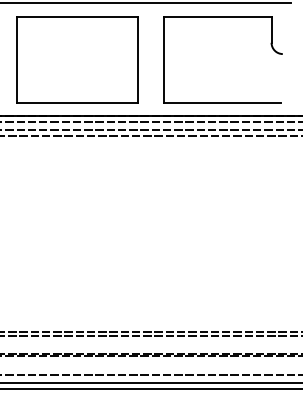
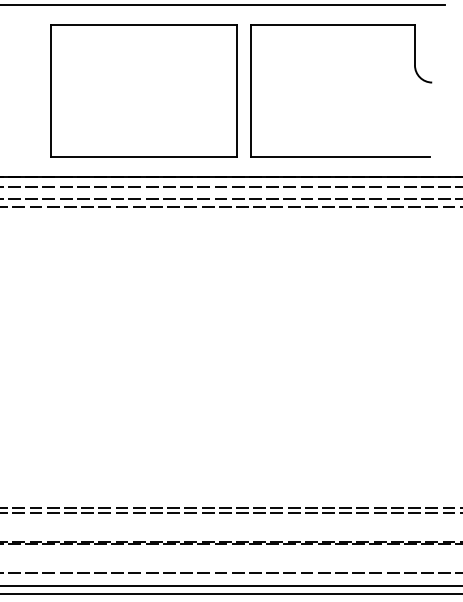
part: (77, 59) -> (144, 90), moved

